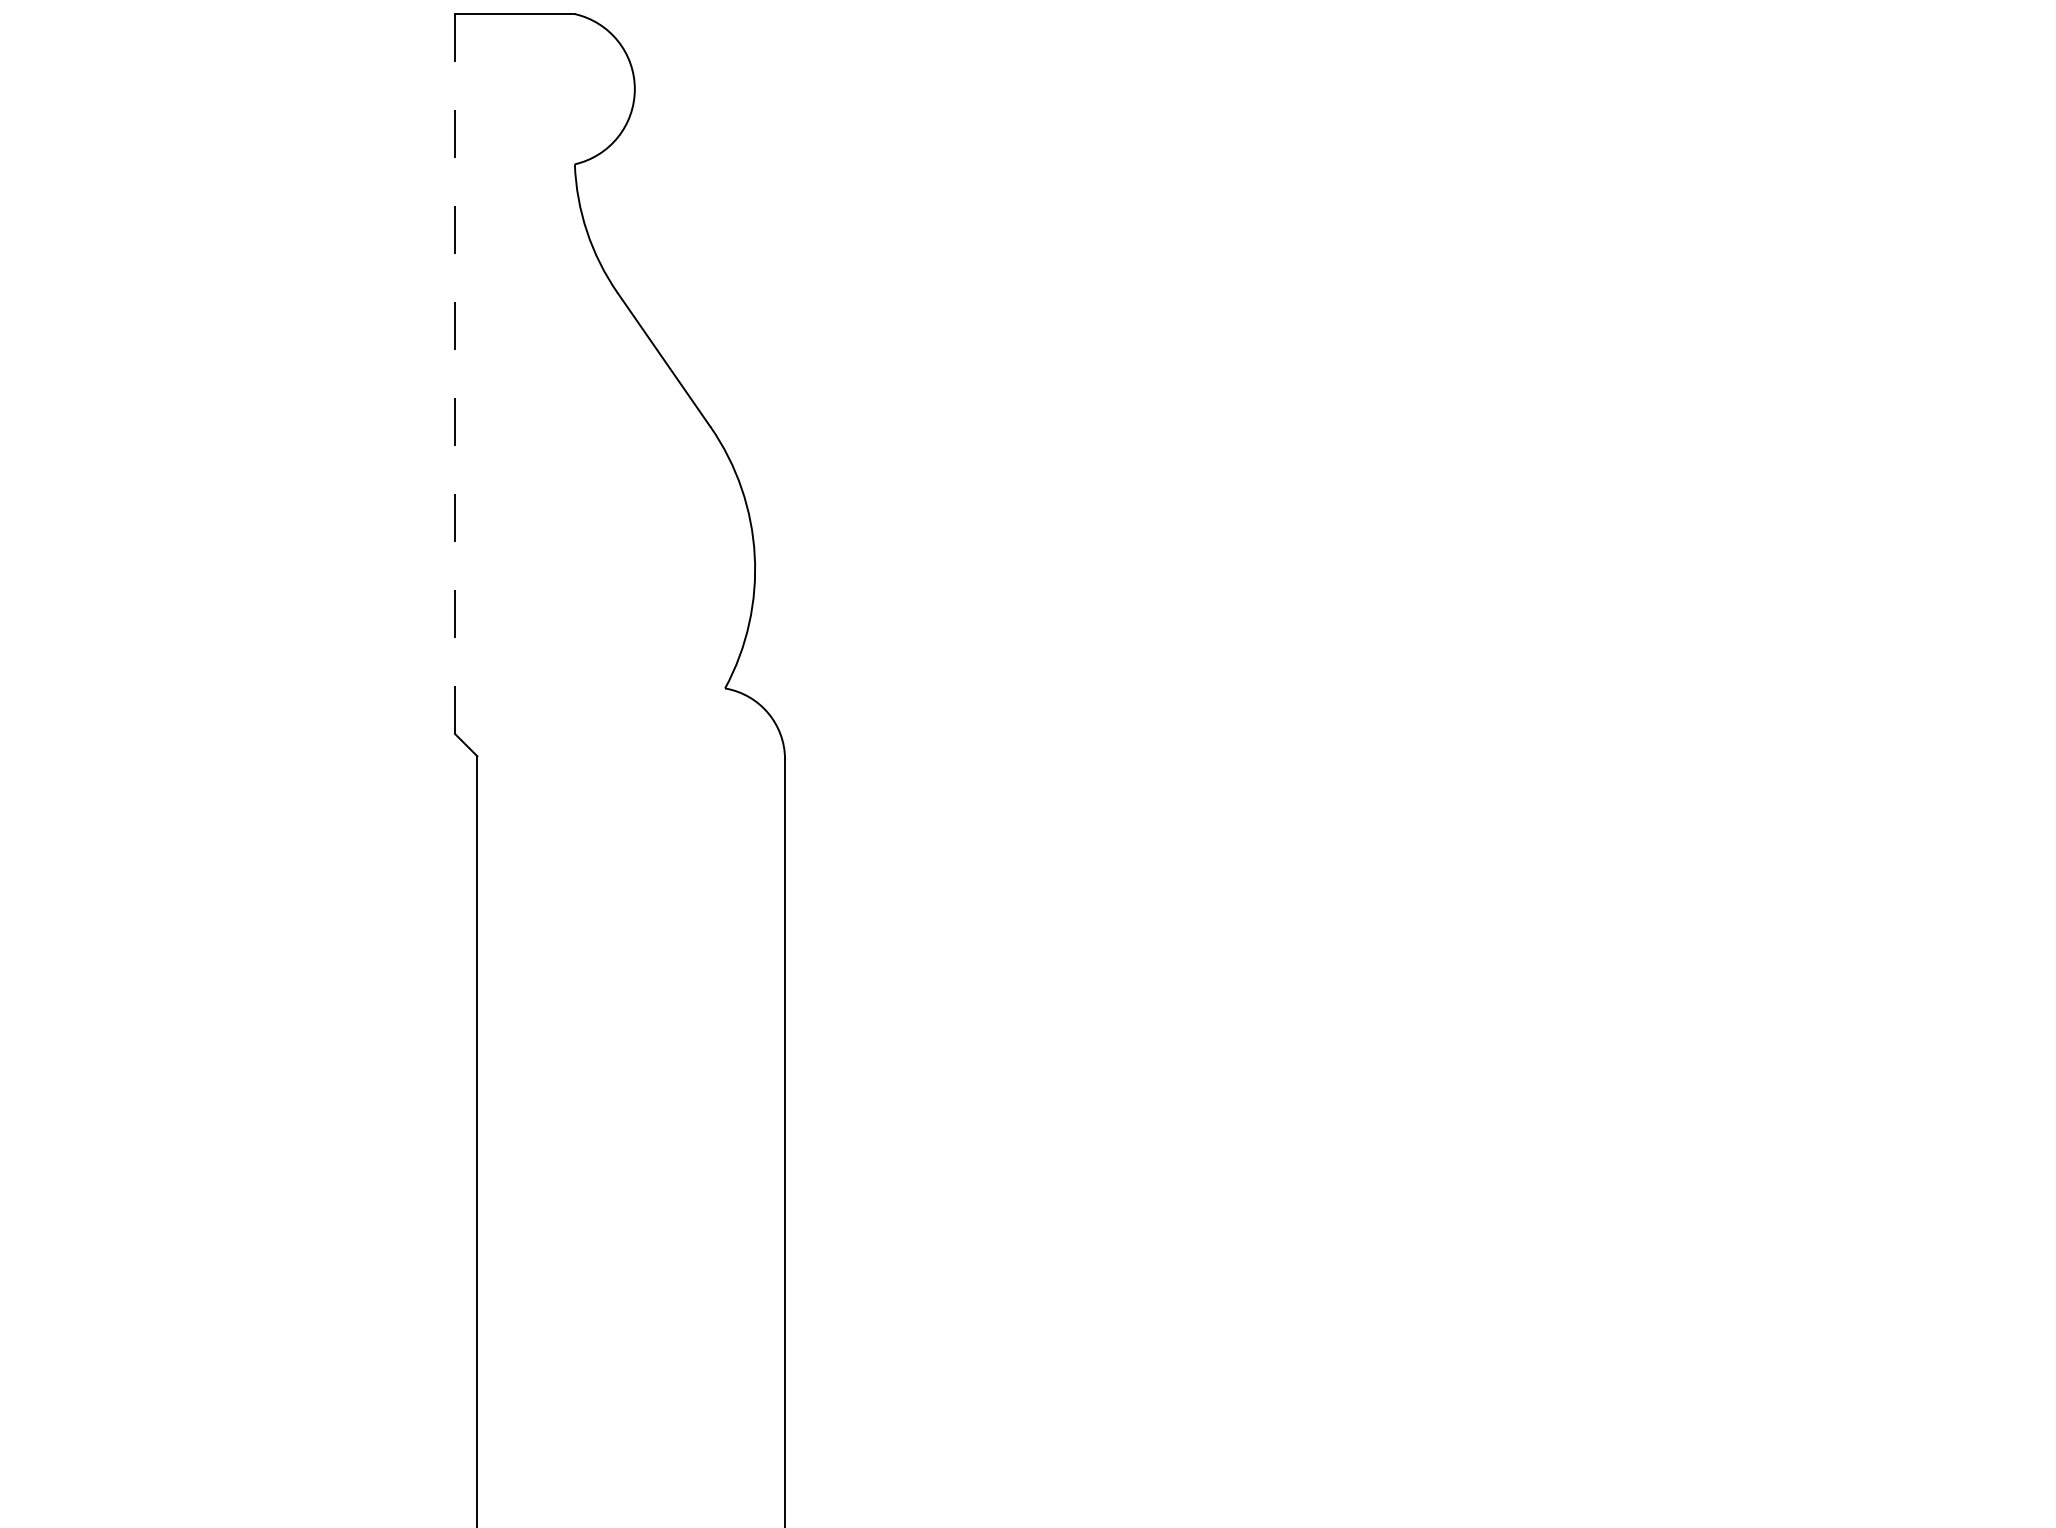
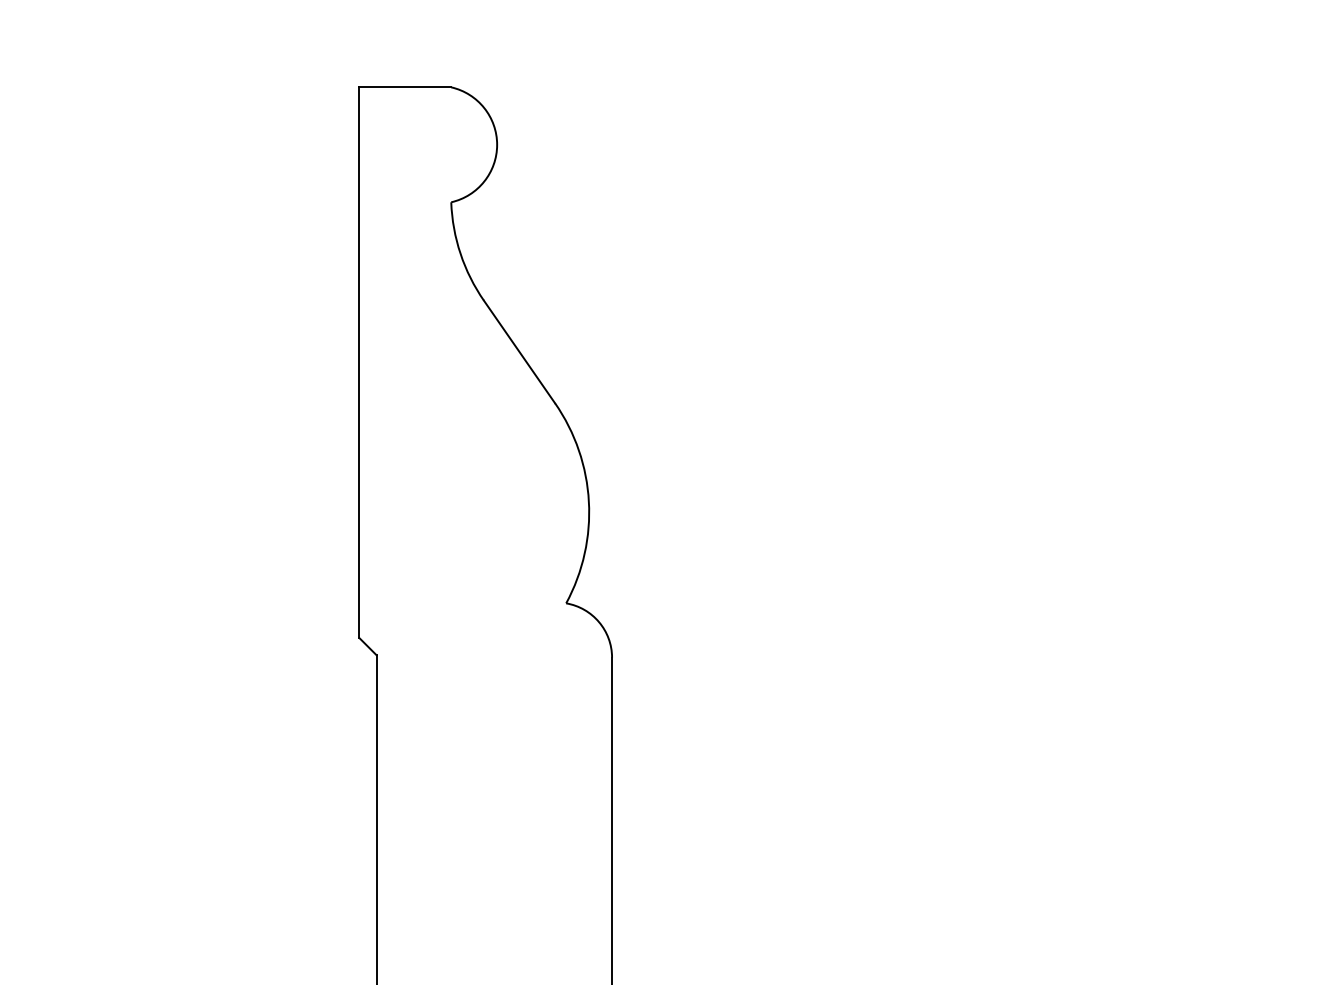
line: (454, 373) -> (359, 362), dashed -> solid

